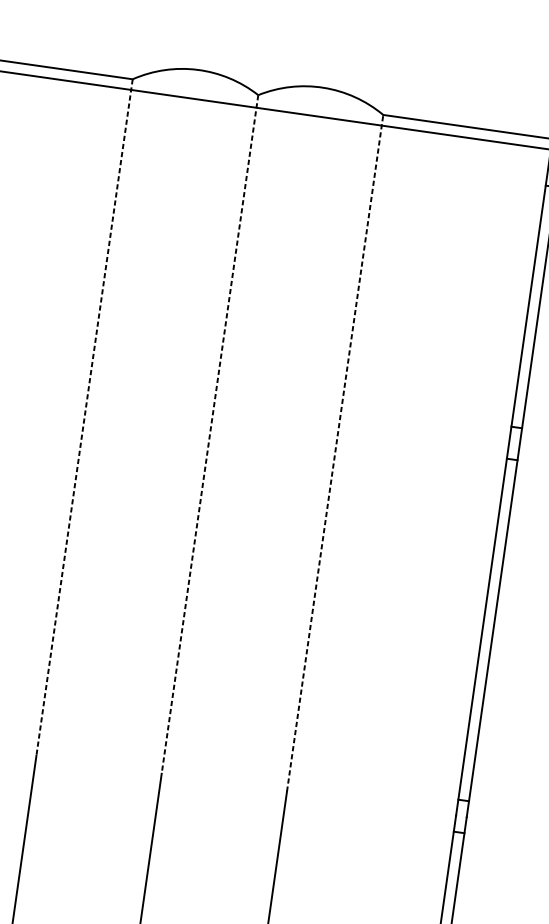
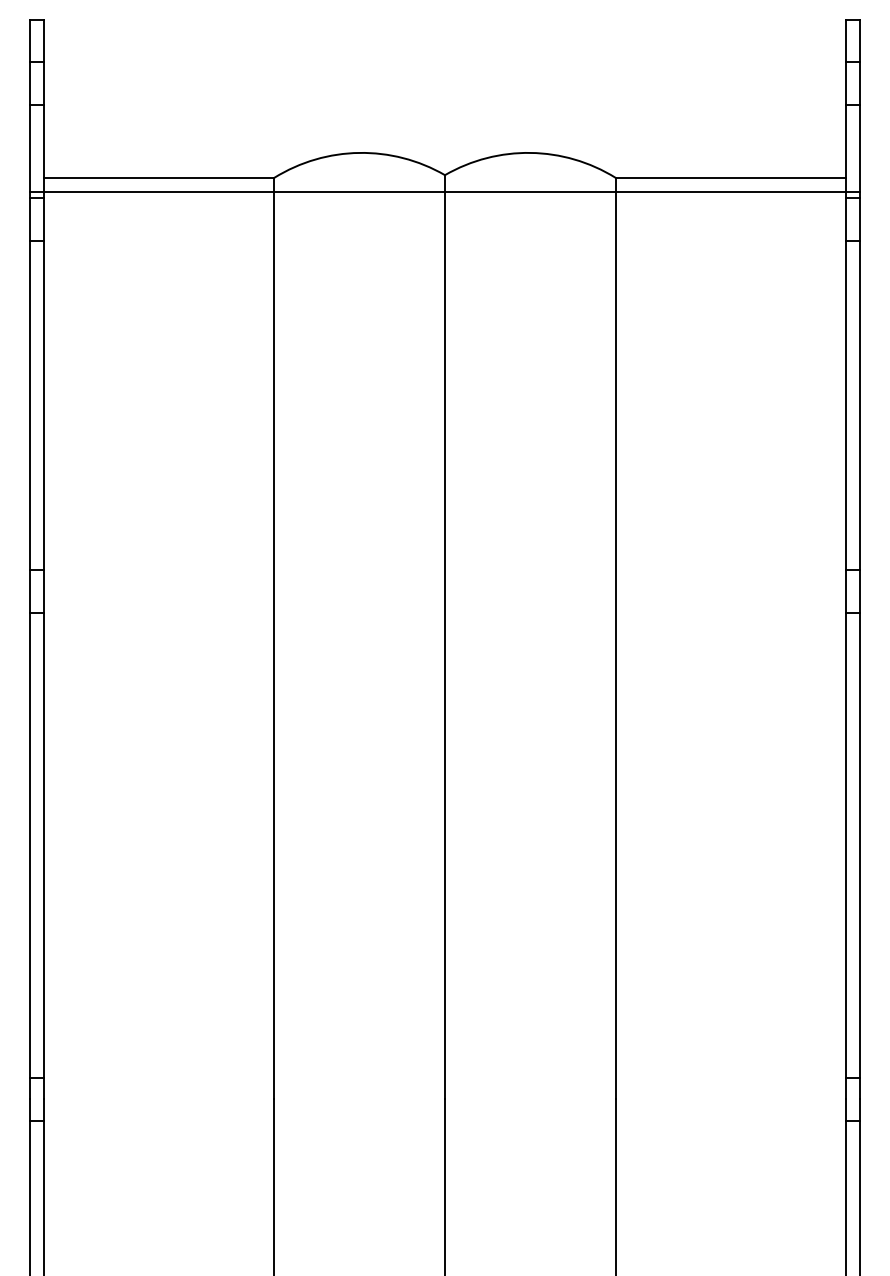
line: (84, 417) -> (274, 638), dashed -> solid
line: (210, 434) -> (445, 637), dashed -> solid
line: (335, 453) -> (615, 638), dashed -> solid

